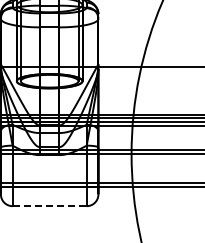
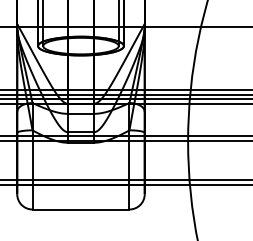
line: (50, 206) -> (82, 209), dashed -> solid

